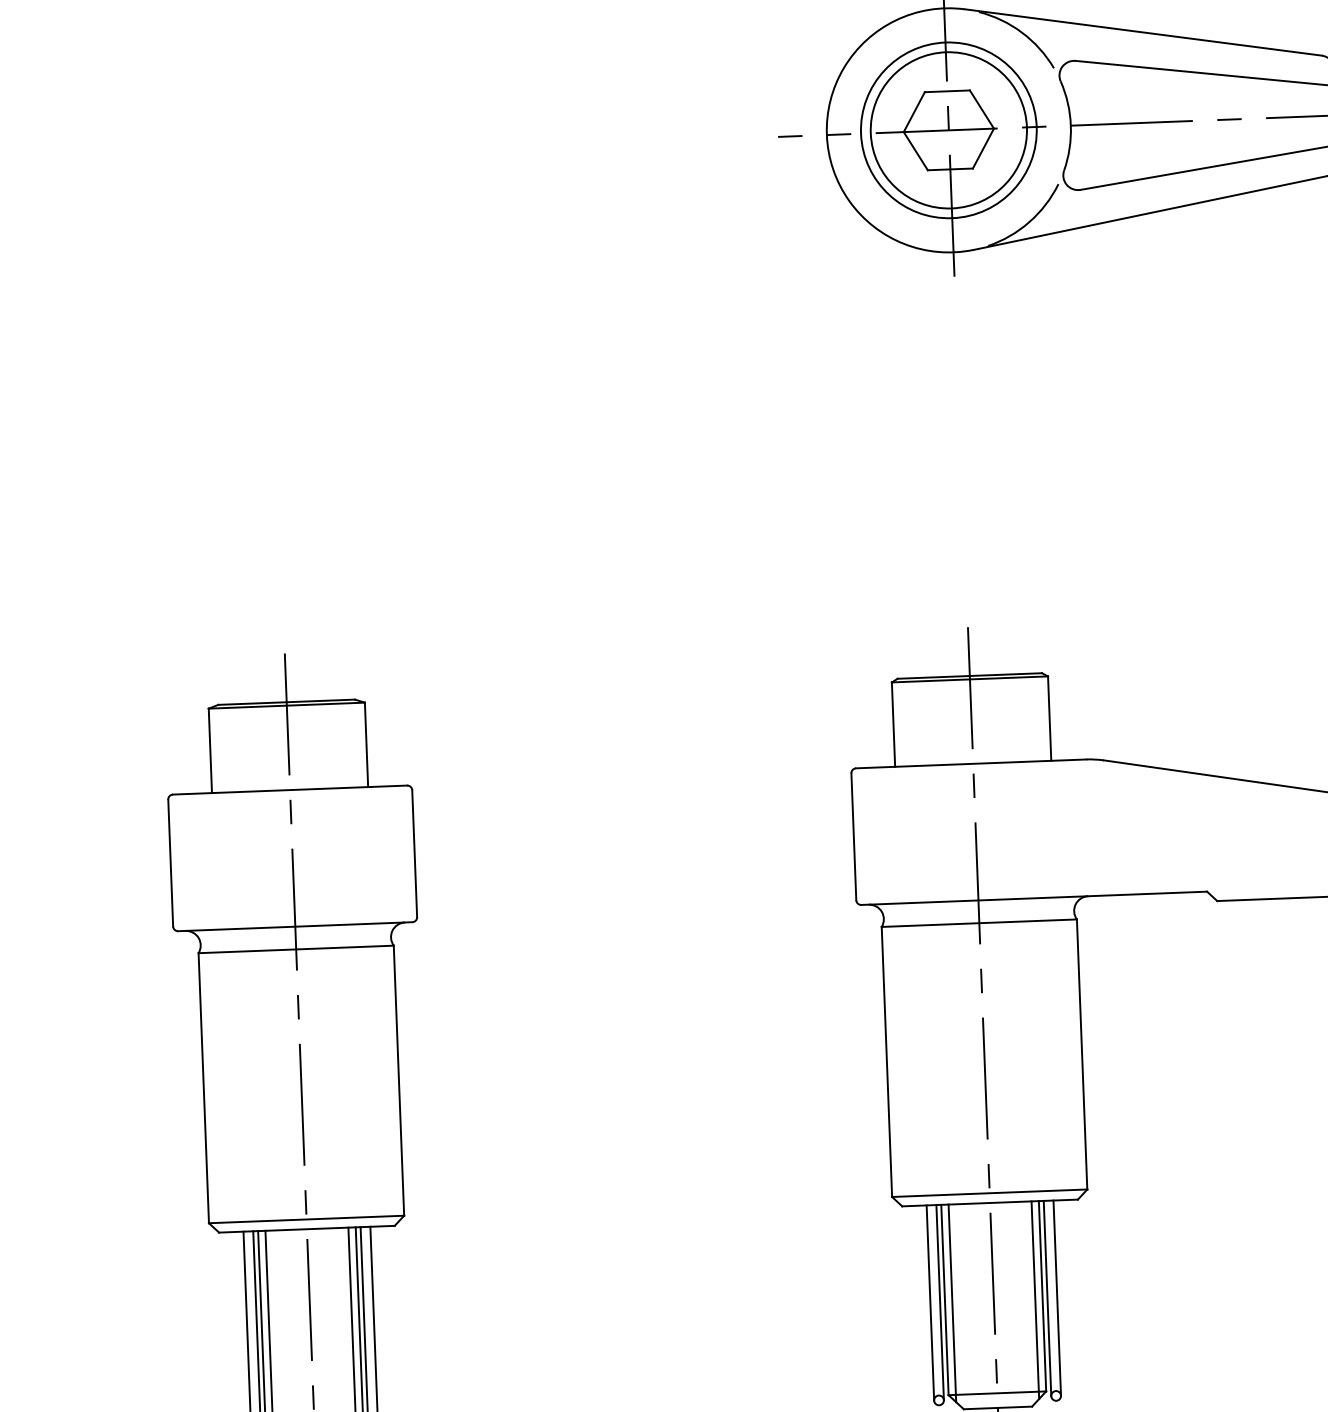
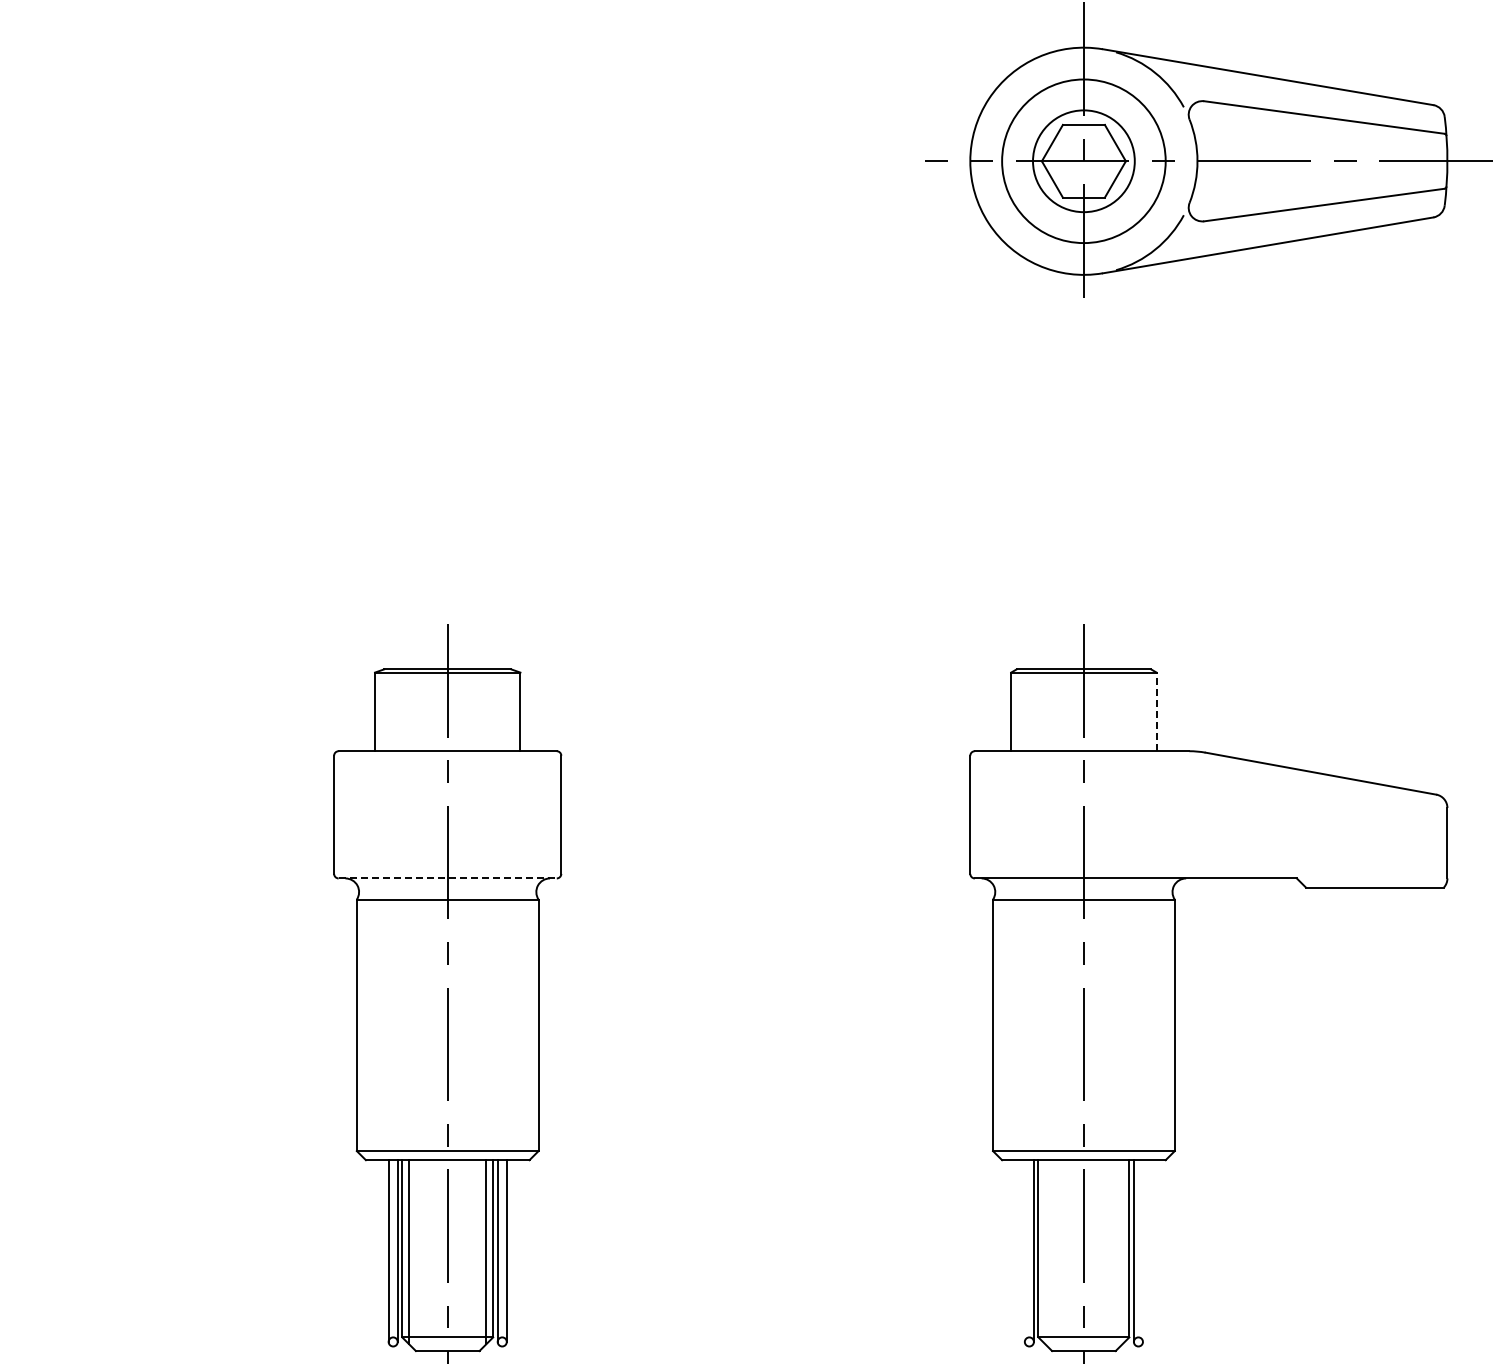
circle: (948, 130) -> (1083, 161), size x0.7
line: (1049, 718) -> (1156, 711), solid -> dashed
line: (296, 926) -> (448, 878), solid -> dashed
line: (1056, 1297) -> (1142, 1250), removed
line: (1035, 1300) -> (1122, 1252), removed
line: (930, 1302) -> (1024, 1250), removed
line: (952, 1303) -> (1045, 1252), removed

